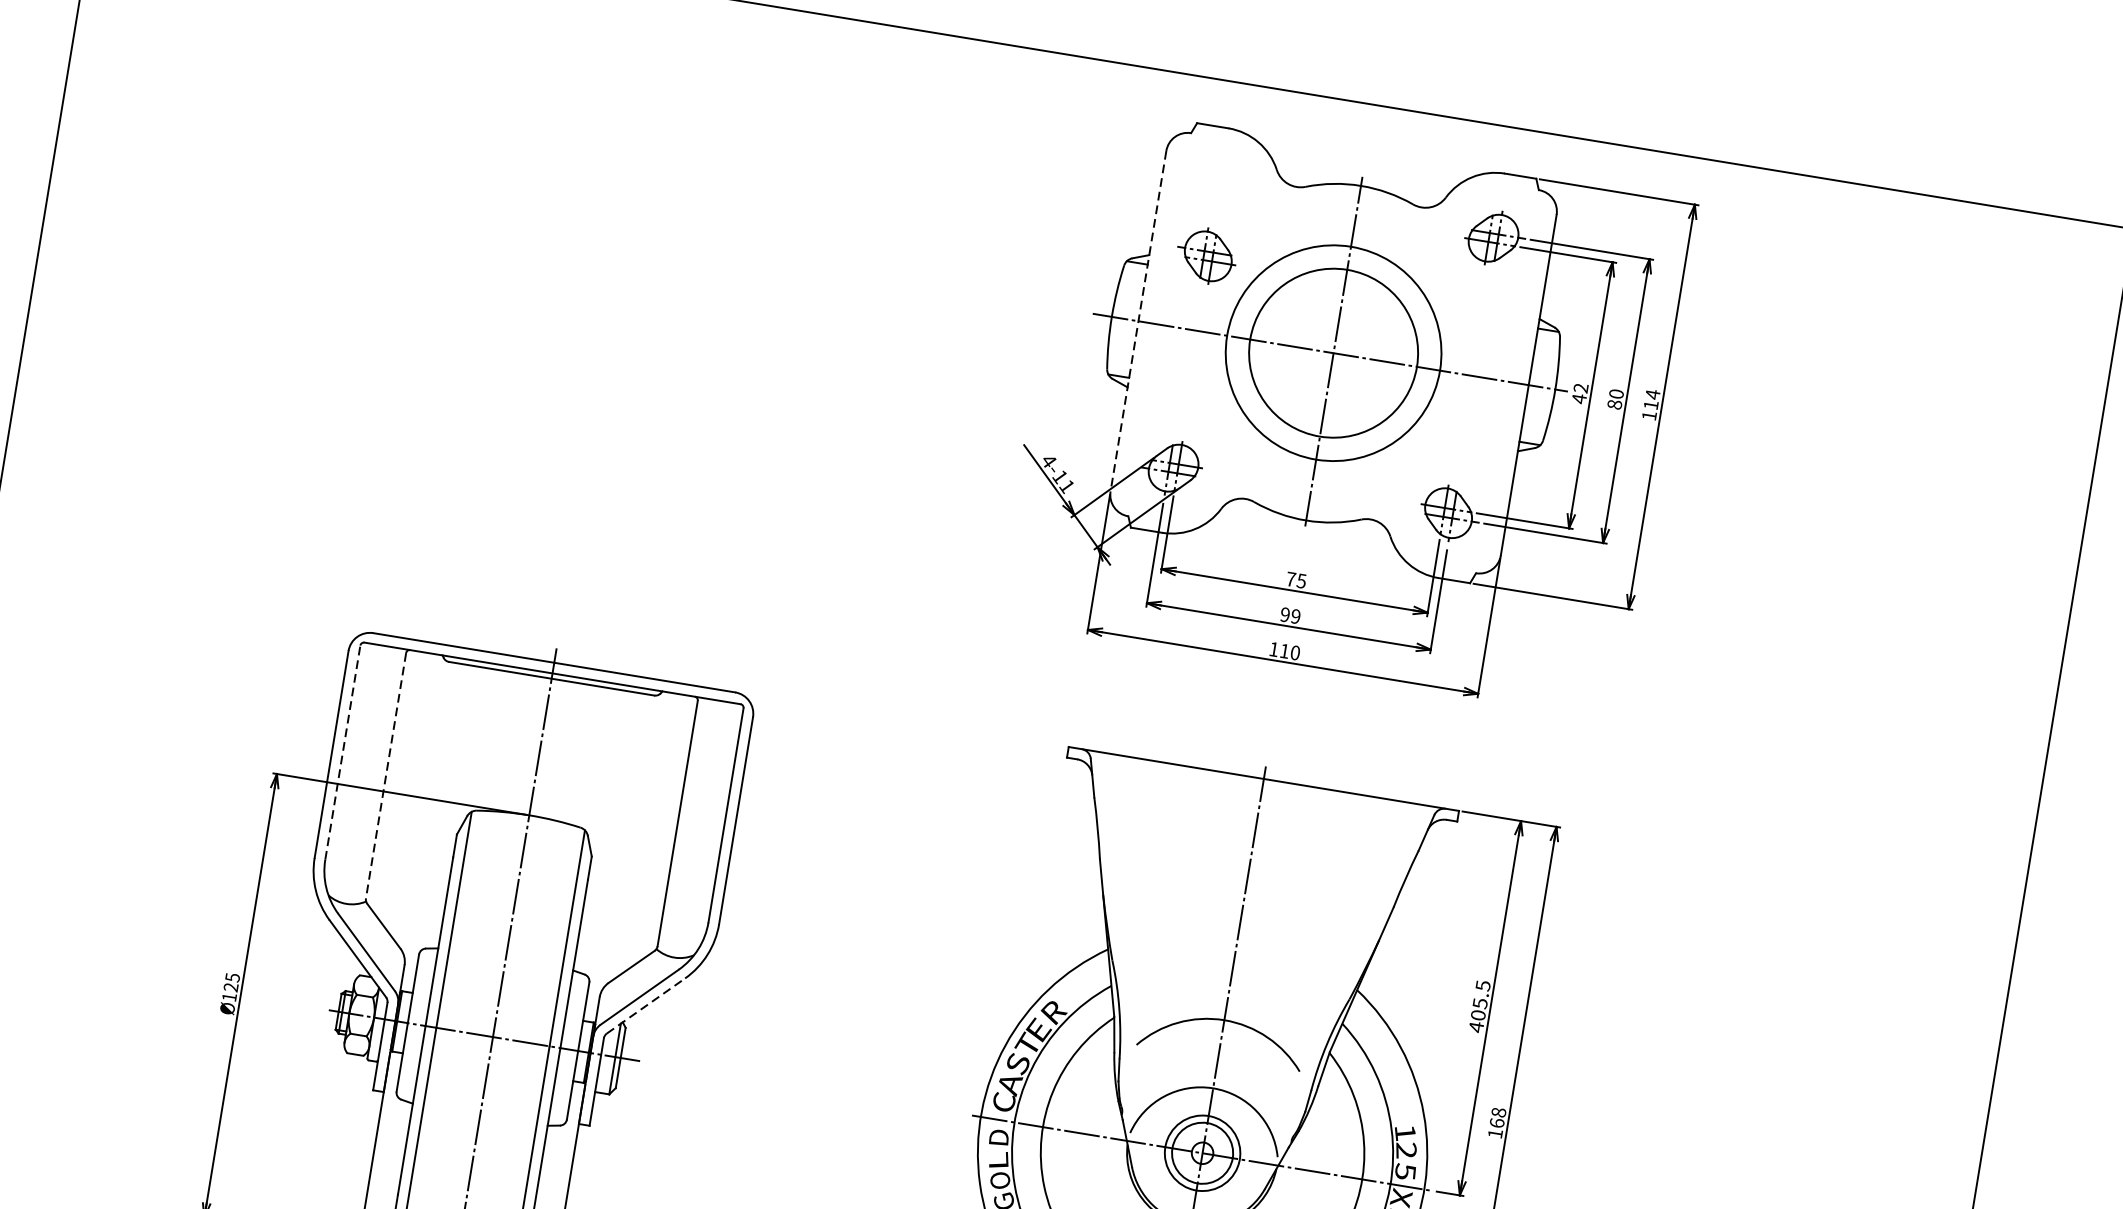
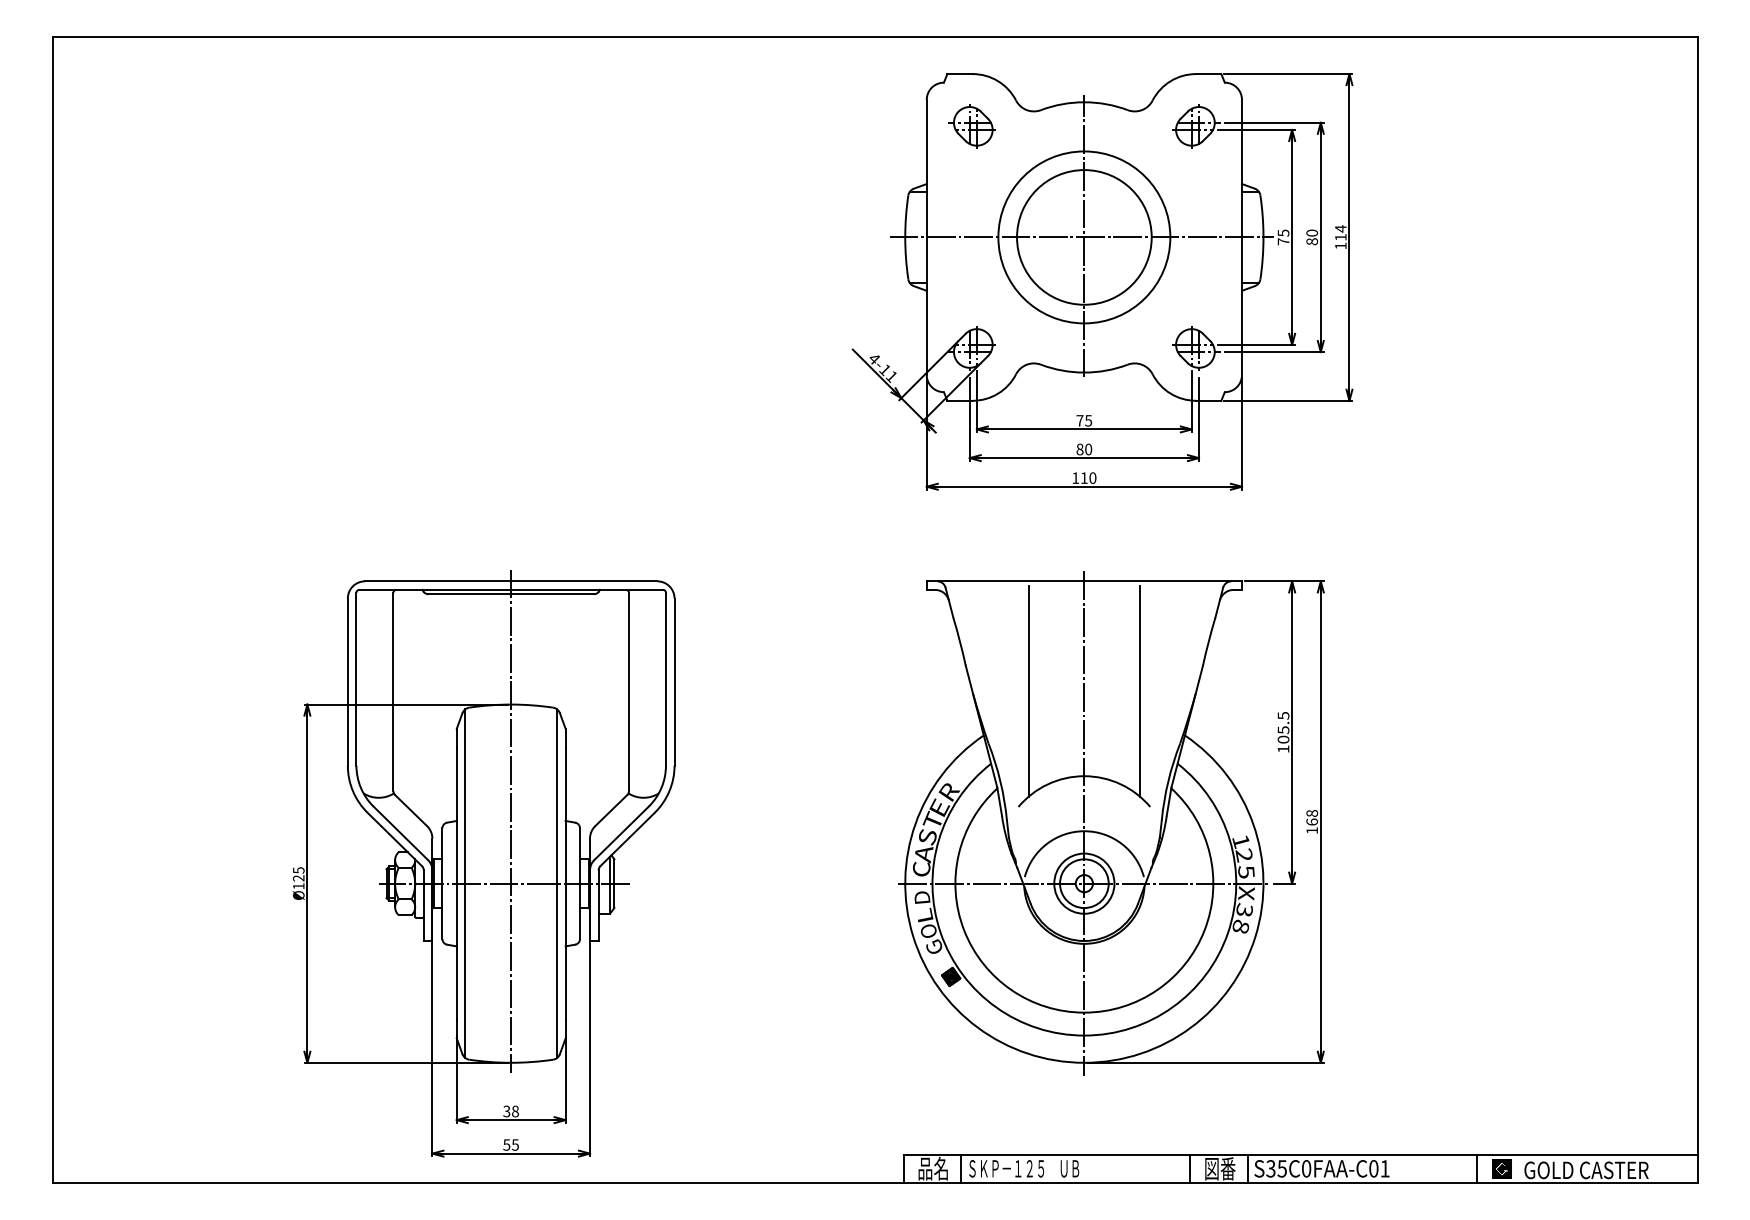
part: (1206, 256) -> (971, 126), moved
line: (1138, 321) -> (926, 237), dashed -> solid
text: (1580, 393) -> (1283, 237), 42 -> 75
text: (1290, 615) -> (1084, 449), 99 -> 80
line: (343, 751) -> (356, 678), dashed -> solid
line: (386, 776) -> (393, 692), dashed -> solid
line: (1172, 902) -> (1028, 690), added
line: (1311, 925) -> (1140, 690), added
line: (645, 1005) -> (627, 839), dashed -> solid
text: (1476, 1027) -> (1283, 749), 405.5 -> 105.5

